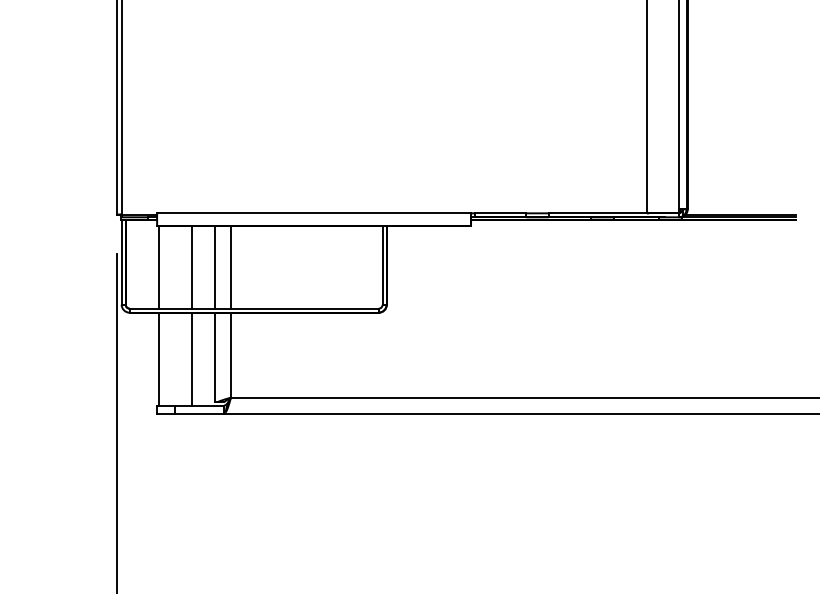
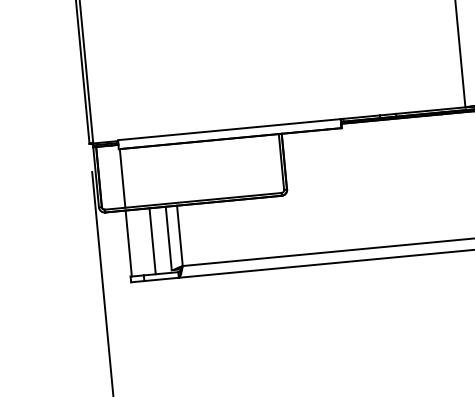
line: (192, 267) -> (146, 176), removed
line: (215, 267) -> (163, 174), removed
line: (230, 267) -> (173, 173), removed

